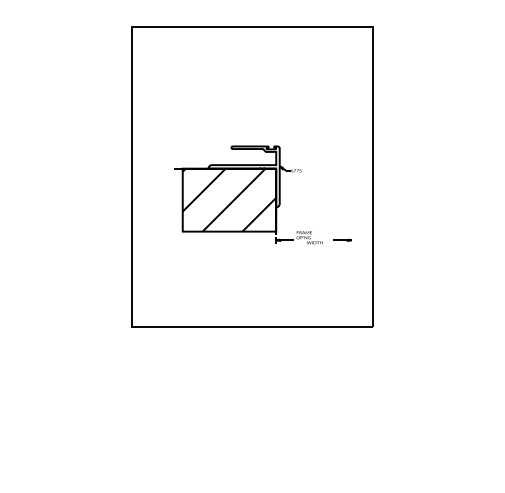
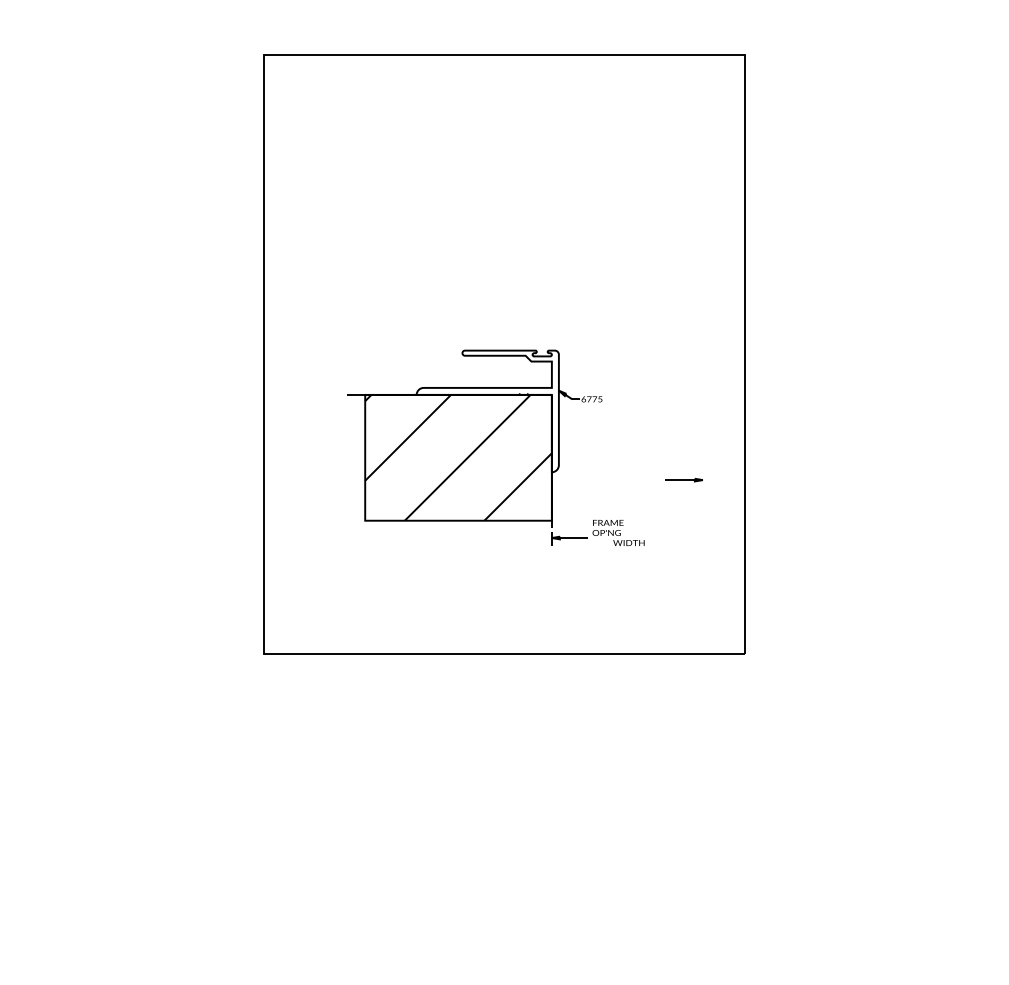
part: (248, 194) -> (496, 446), moved

